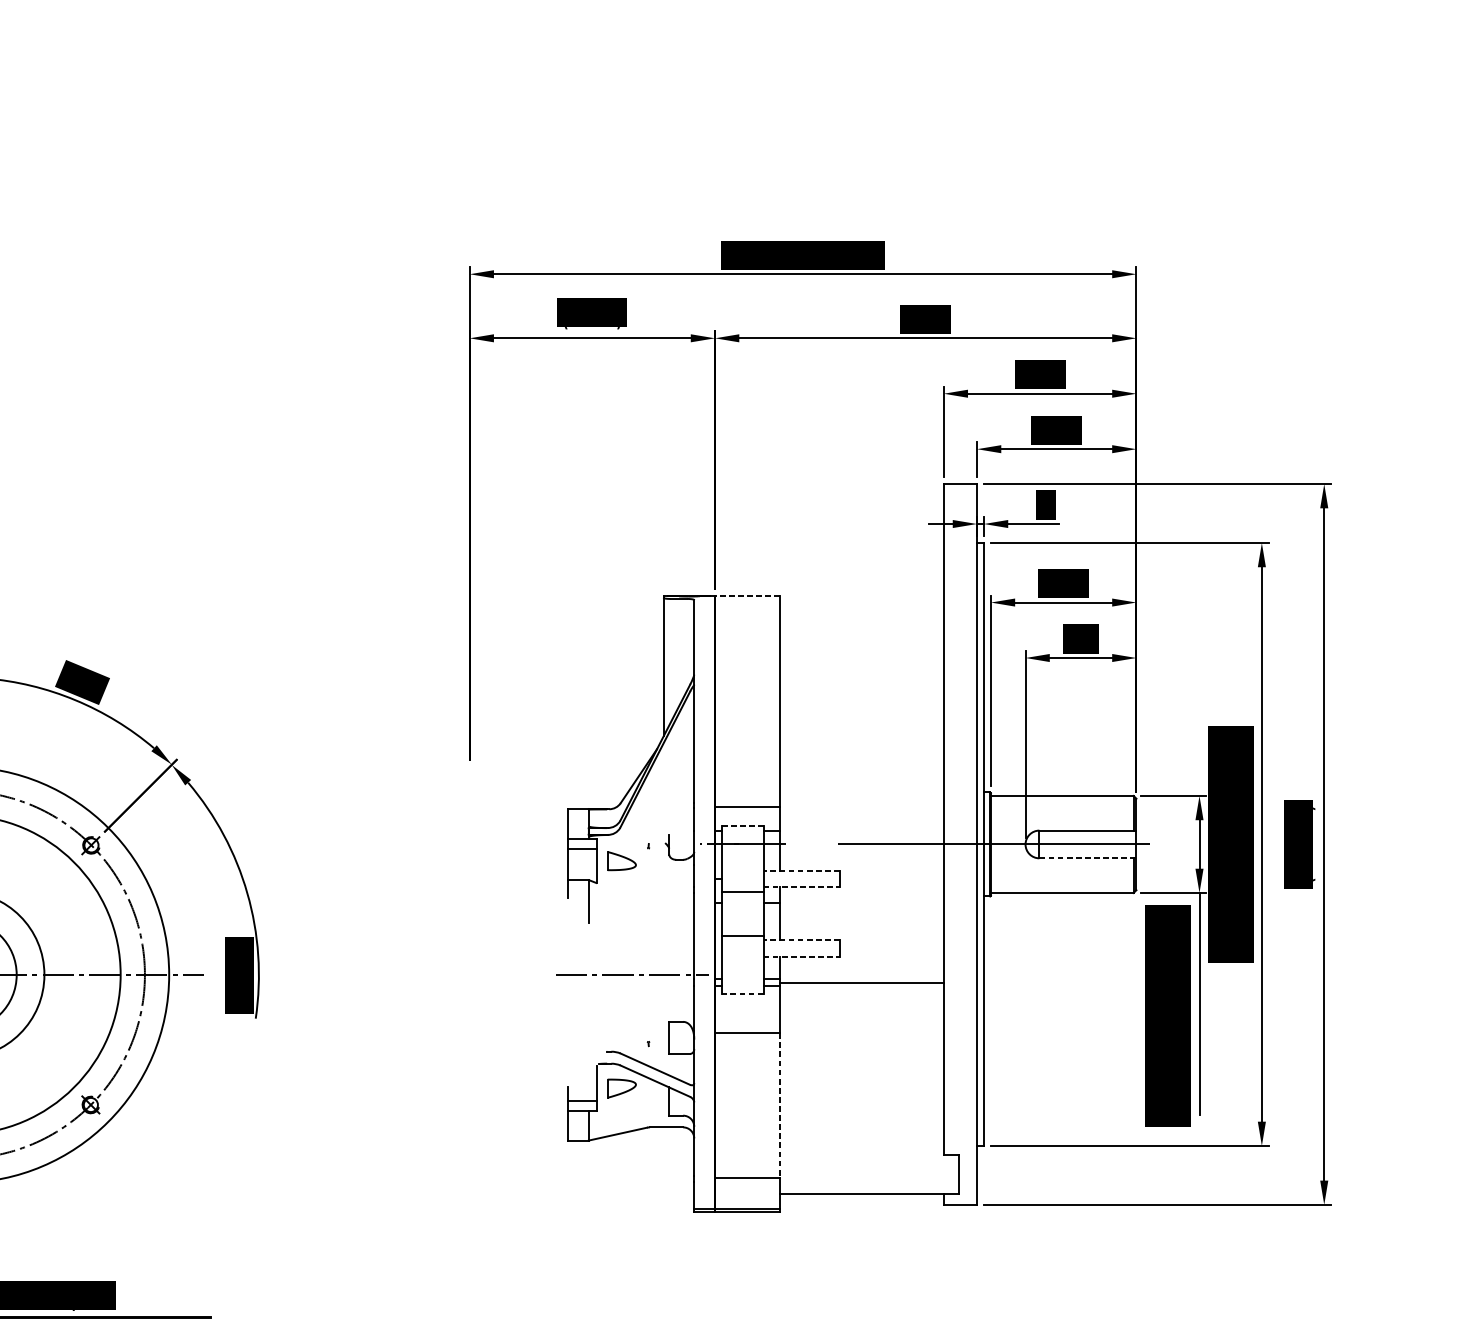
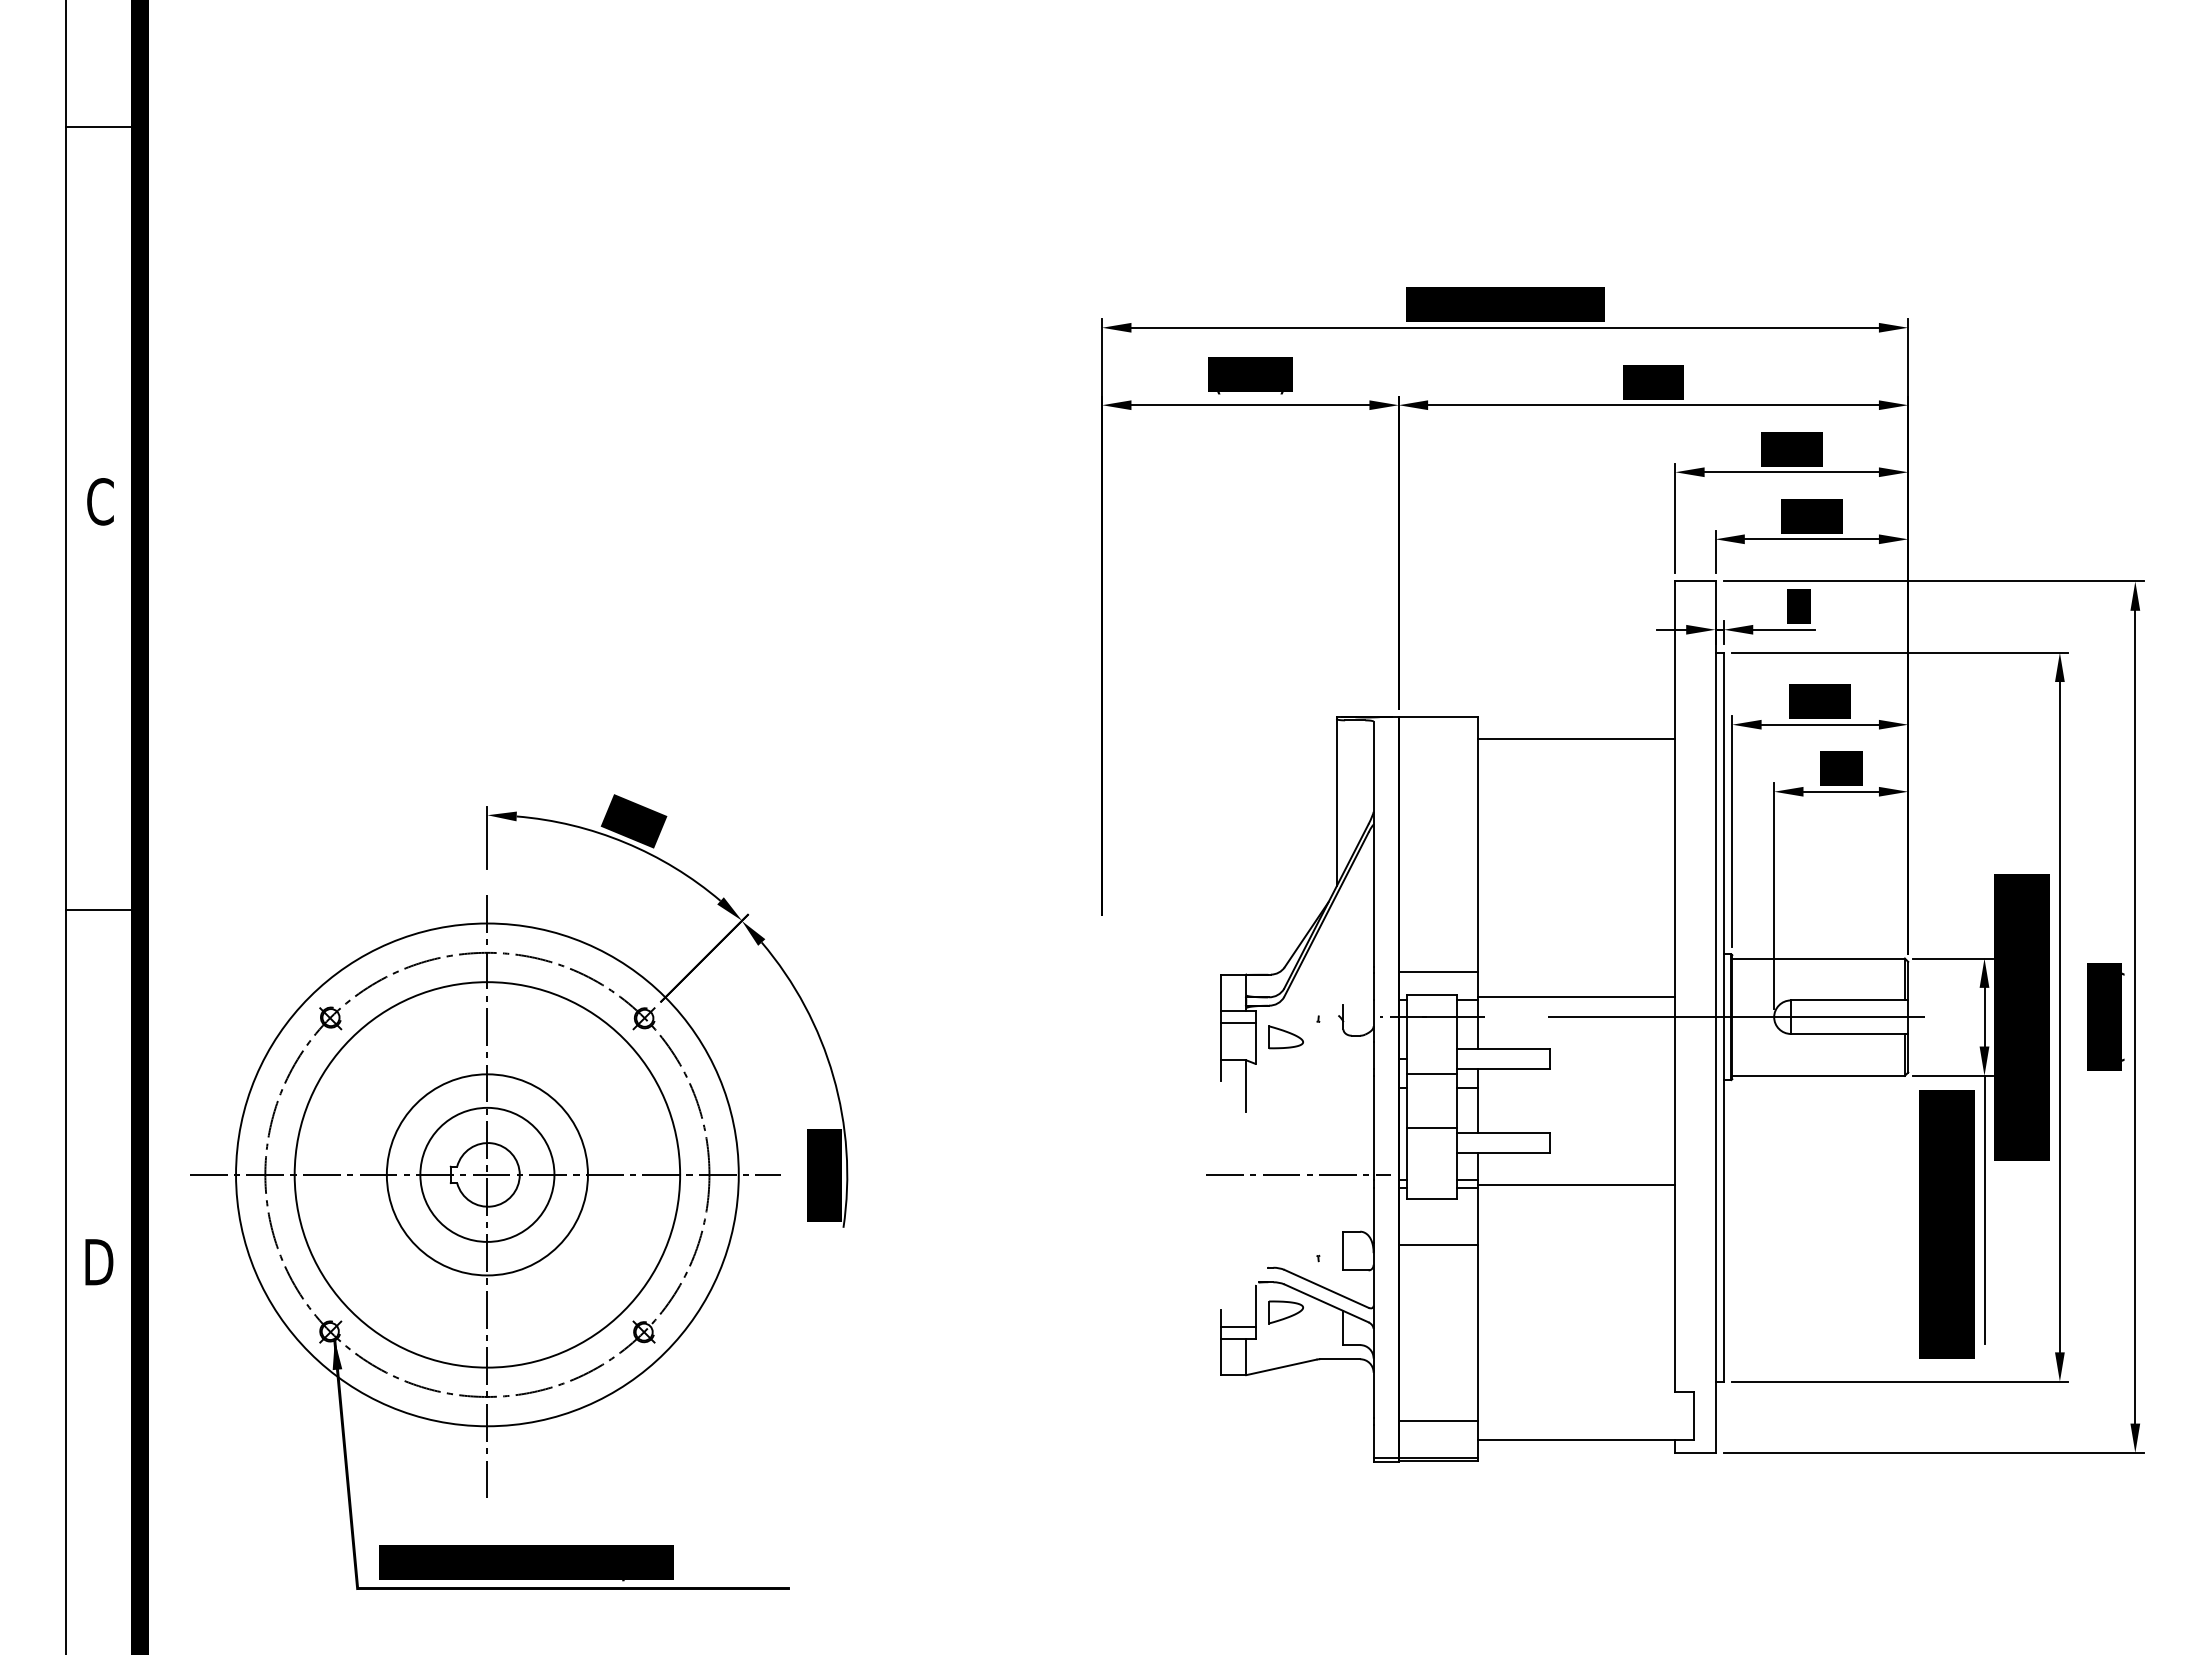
line: (747, 596) -> (1437, 717), dashed -> solid
line: (862, 614) -> (1576, 739), added
line: (742, 826) -> (1432, 995), dashed -> solid
line: (862, 828) -> (1576, 997), added
line: (1087, 857) -> (1849, 1033), dashed -> solid
line: (801, 871) -> (1503, 1049), dashed -> solid
line: (802, 887) -> (1504, 1069), dashed -> solid
line: (801, 939) -> (1503, 1132), dashed -> solid
line: (802, 956) -> (1504, 1152), dashed -> solid
line: (742, 994) -> (1431, 1198), dashed -> solid
line: (780, 1106) -> (1477, 1333), dashed -> solid

